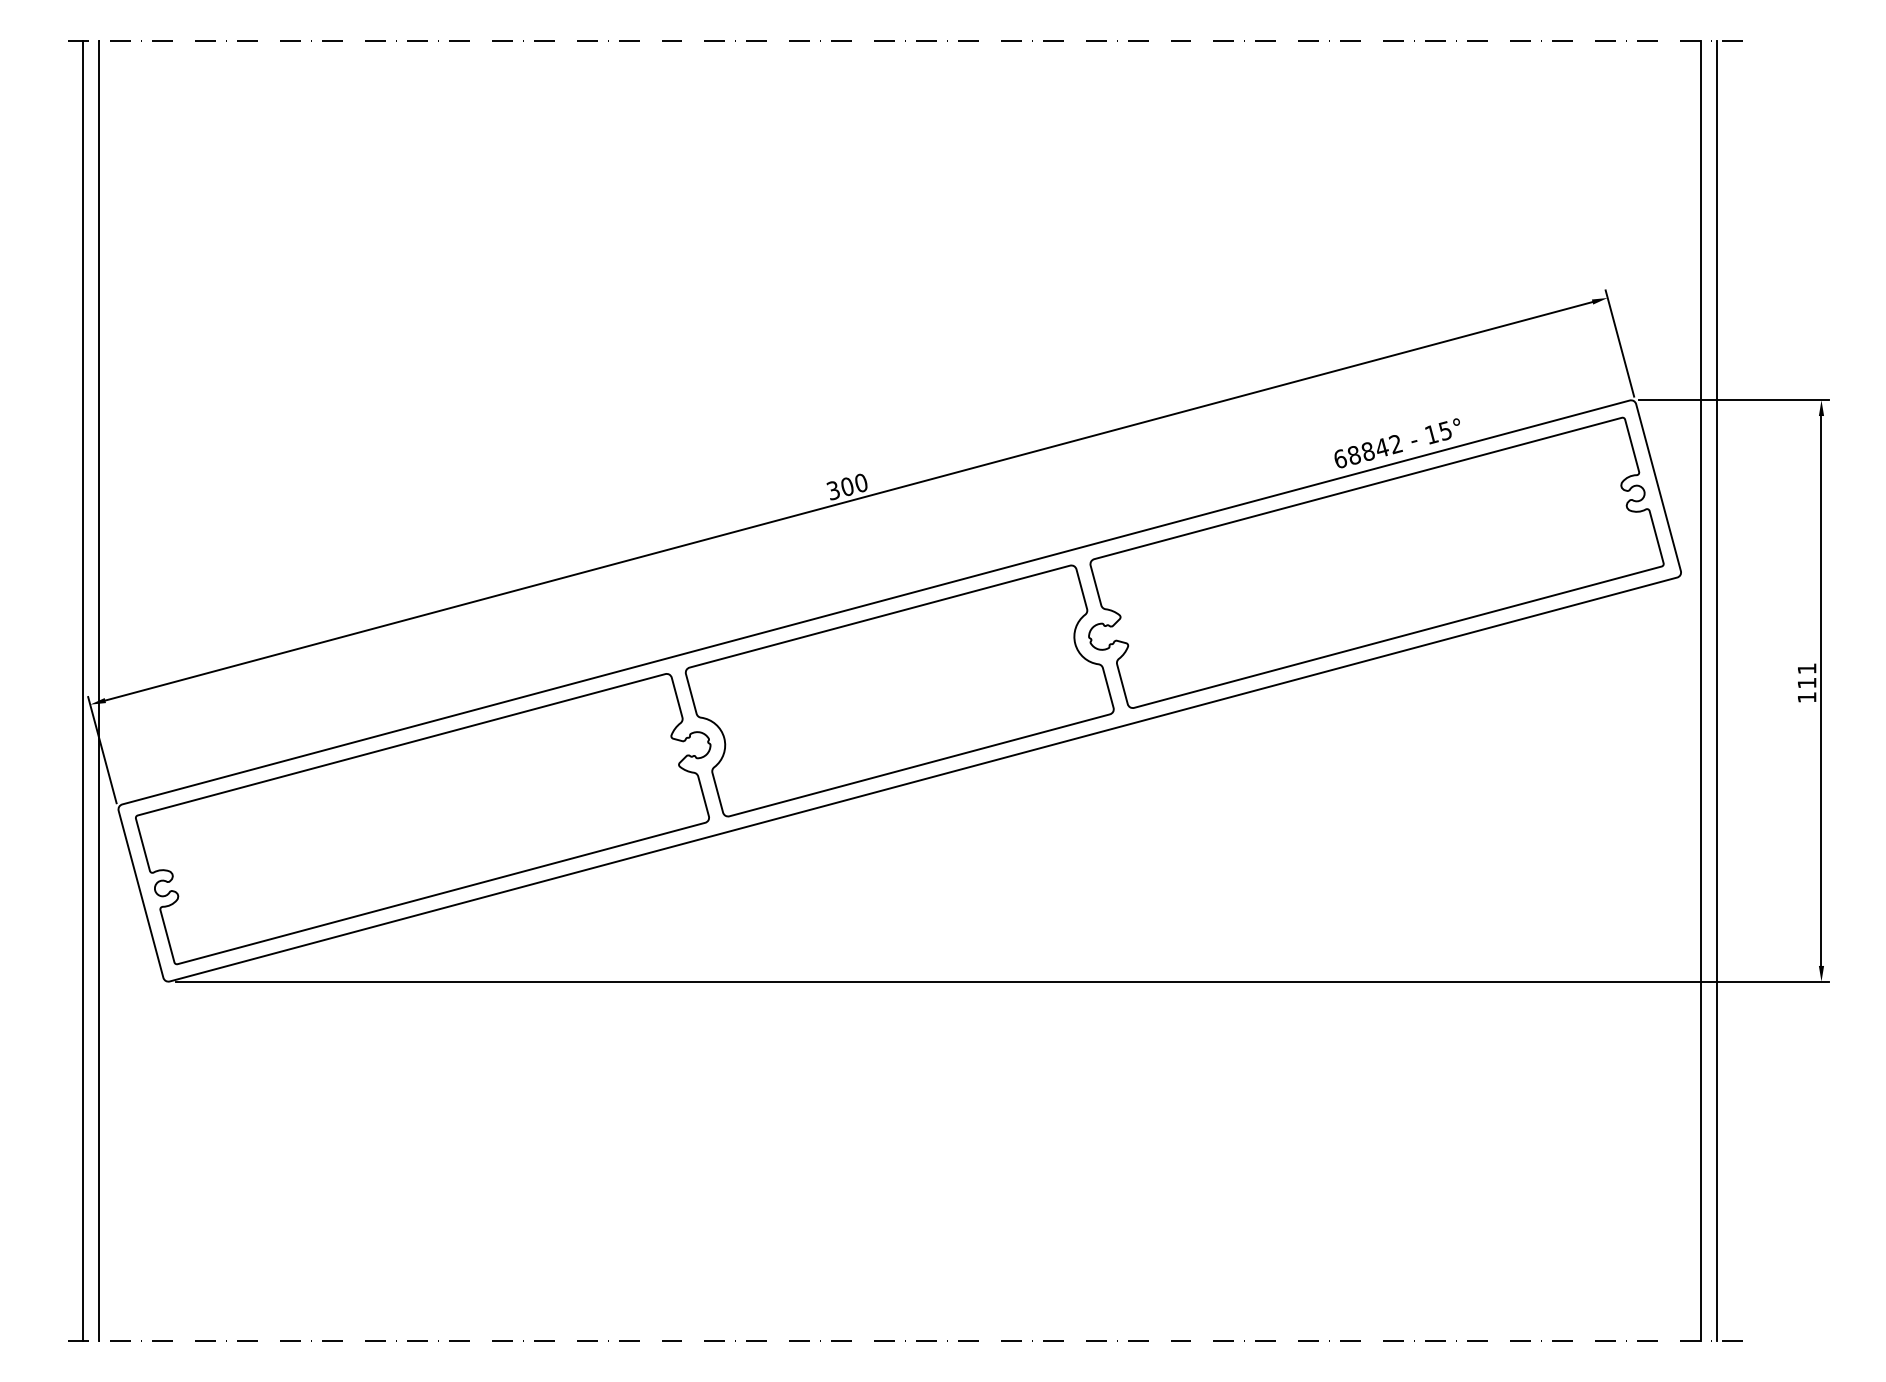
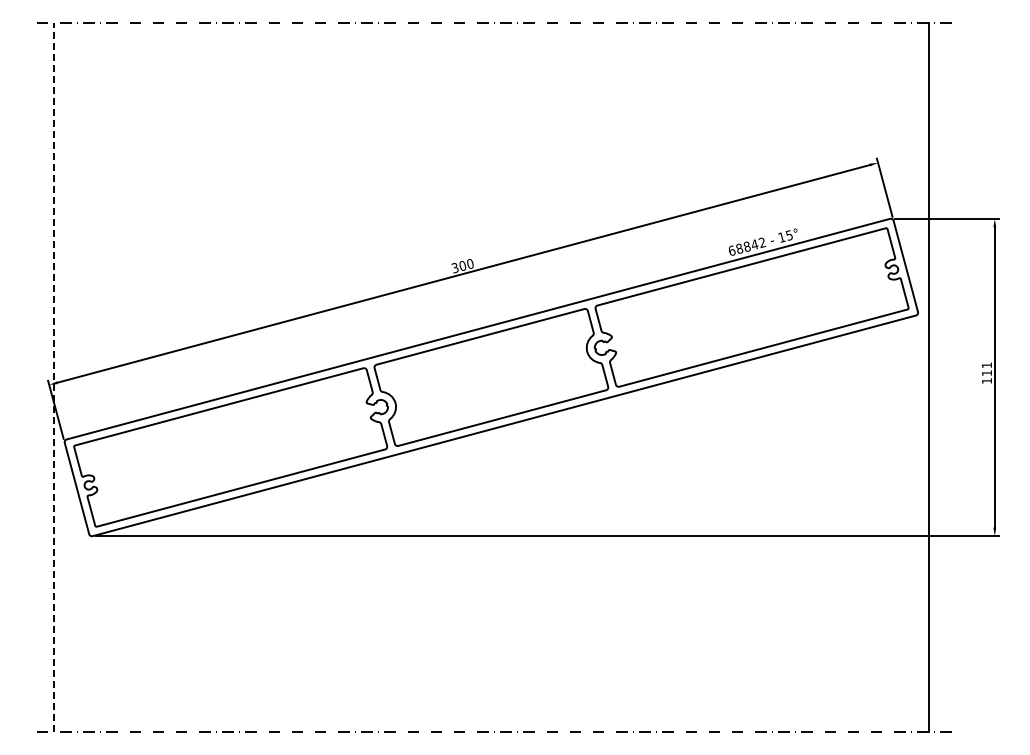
line: (83, 691) -> (45, 377), removed
line: (98, 691) -> (53, 377), solid -> dashed
line: (1716, 691) -> (937, 377), removed

